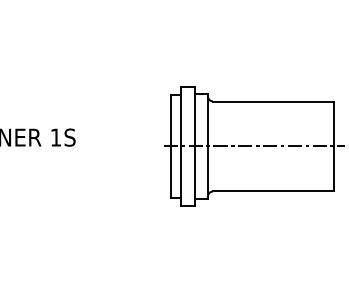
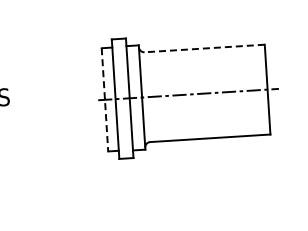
line: (272, 101) -> (203, 48), solid -> dashed
line: (170, 146) -> (104, 99), solid -> dashed

